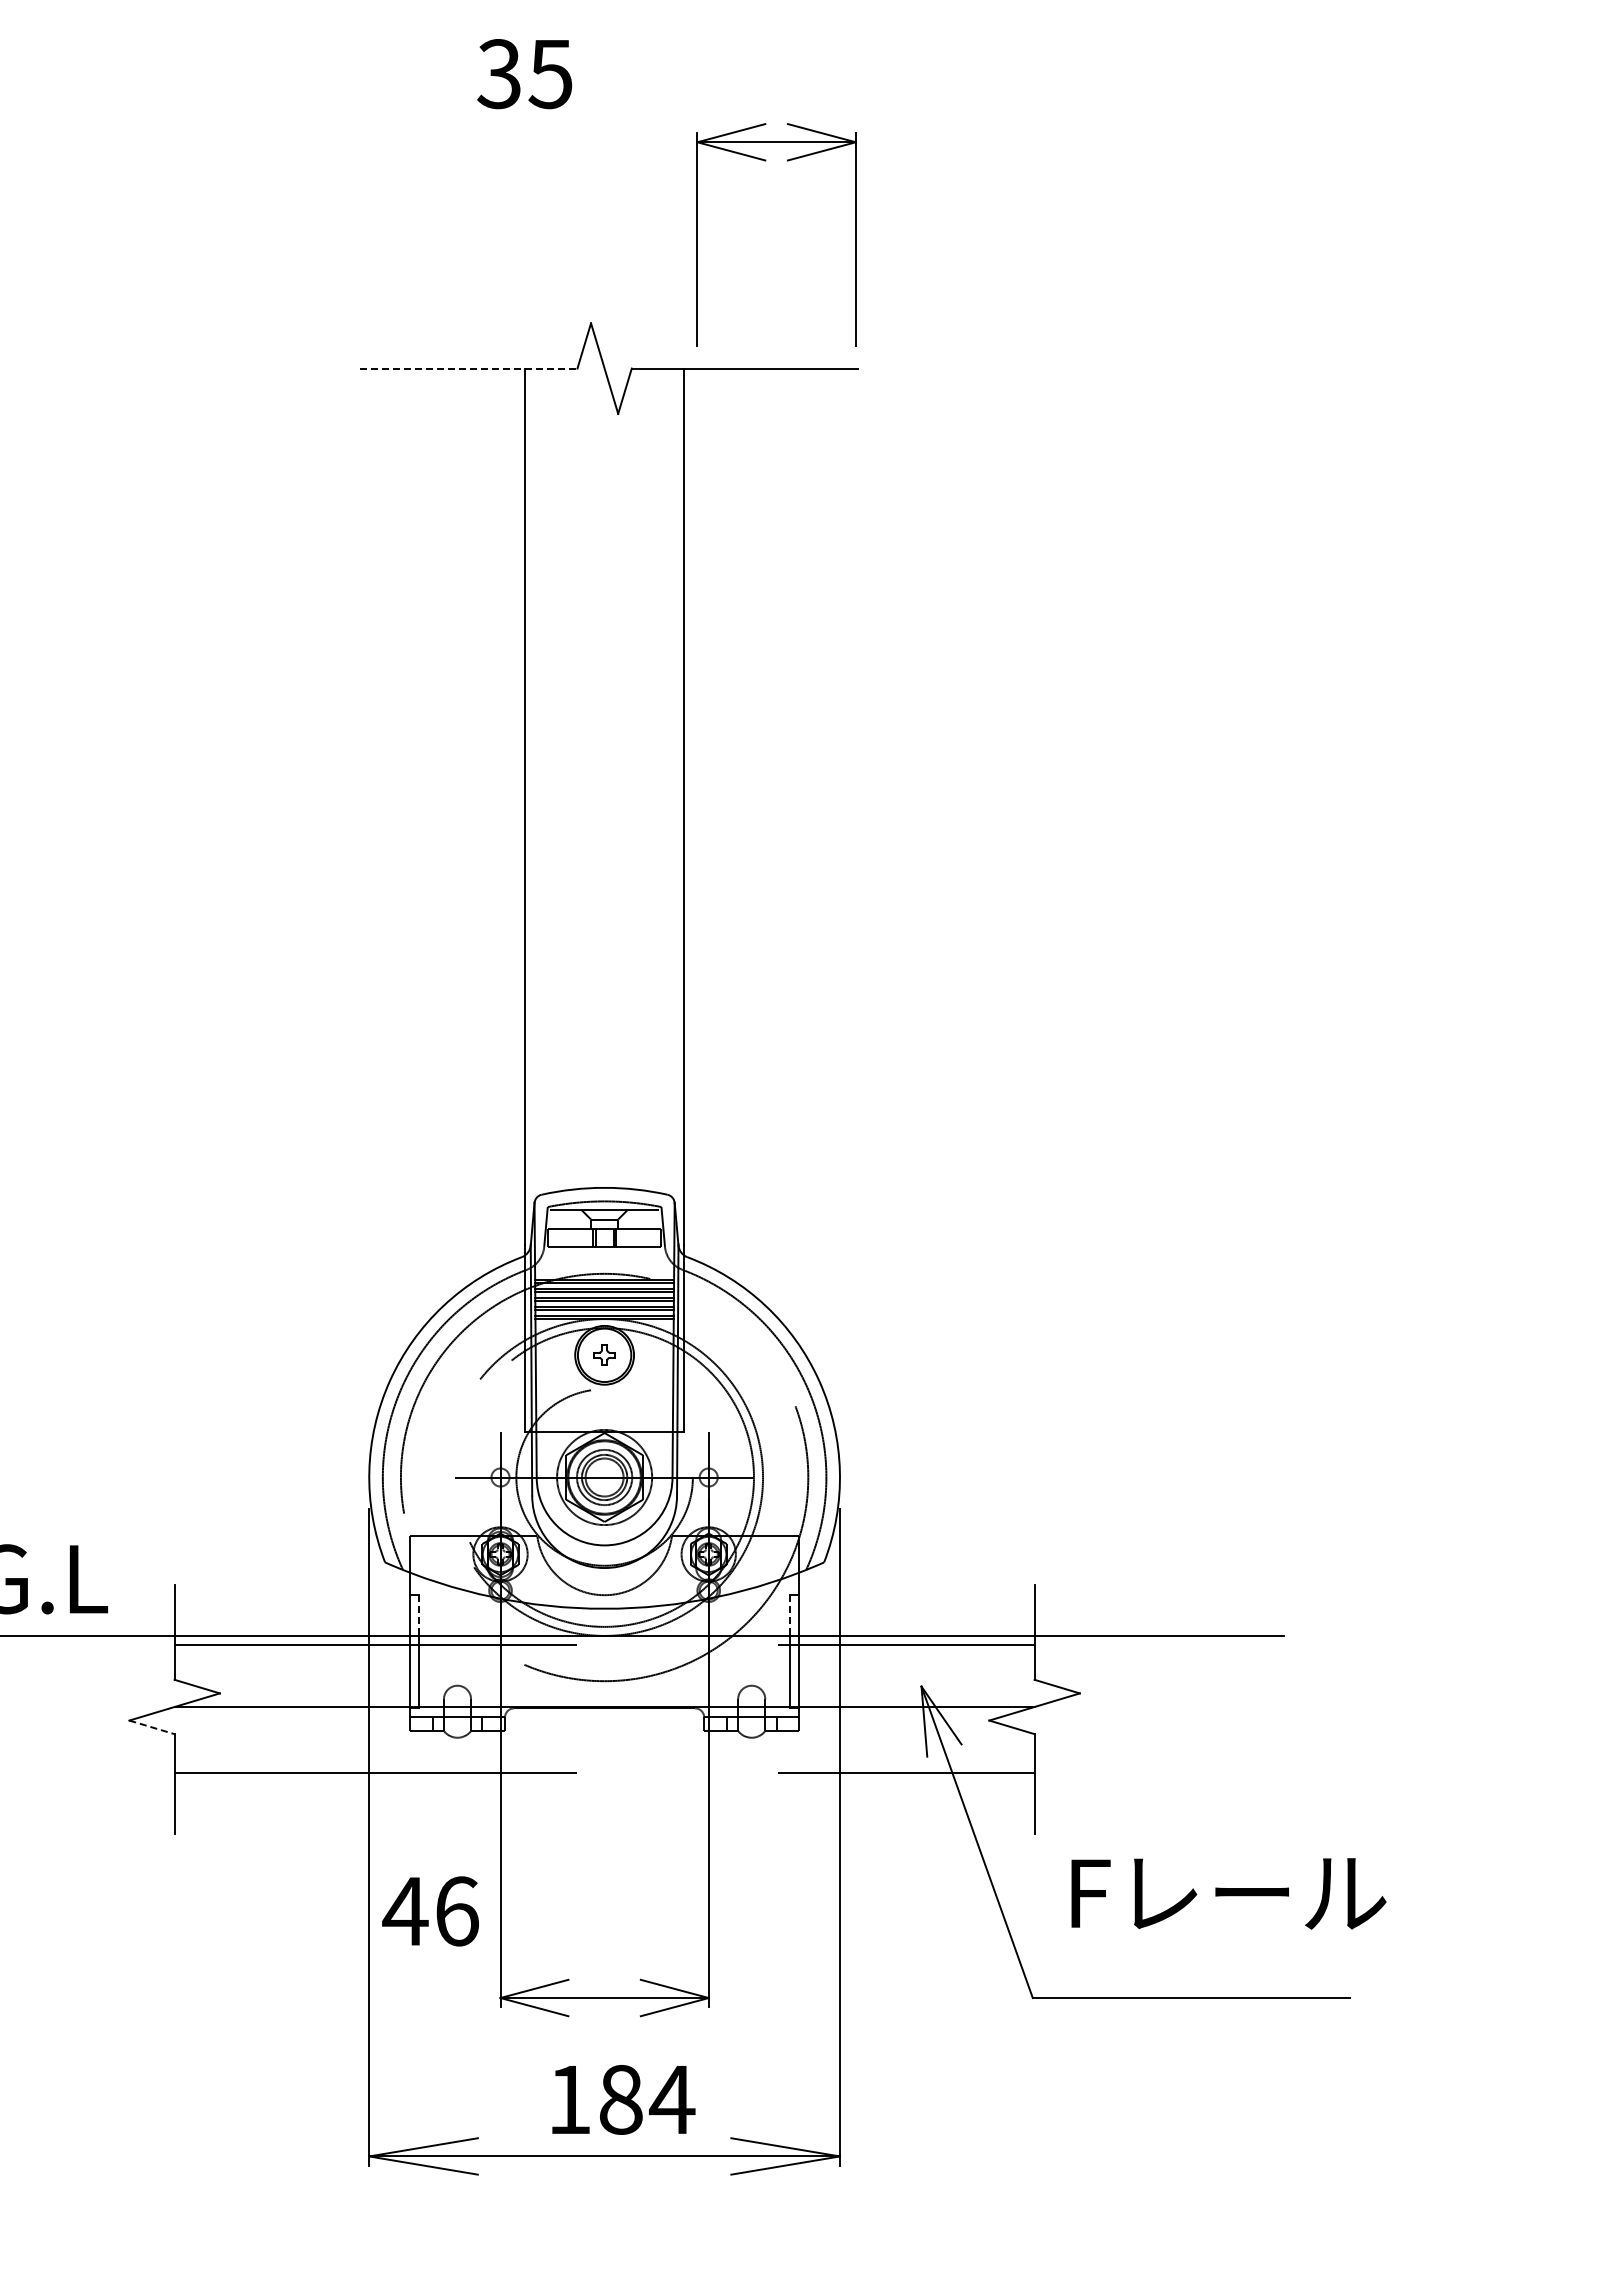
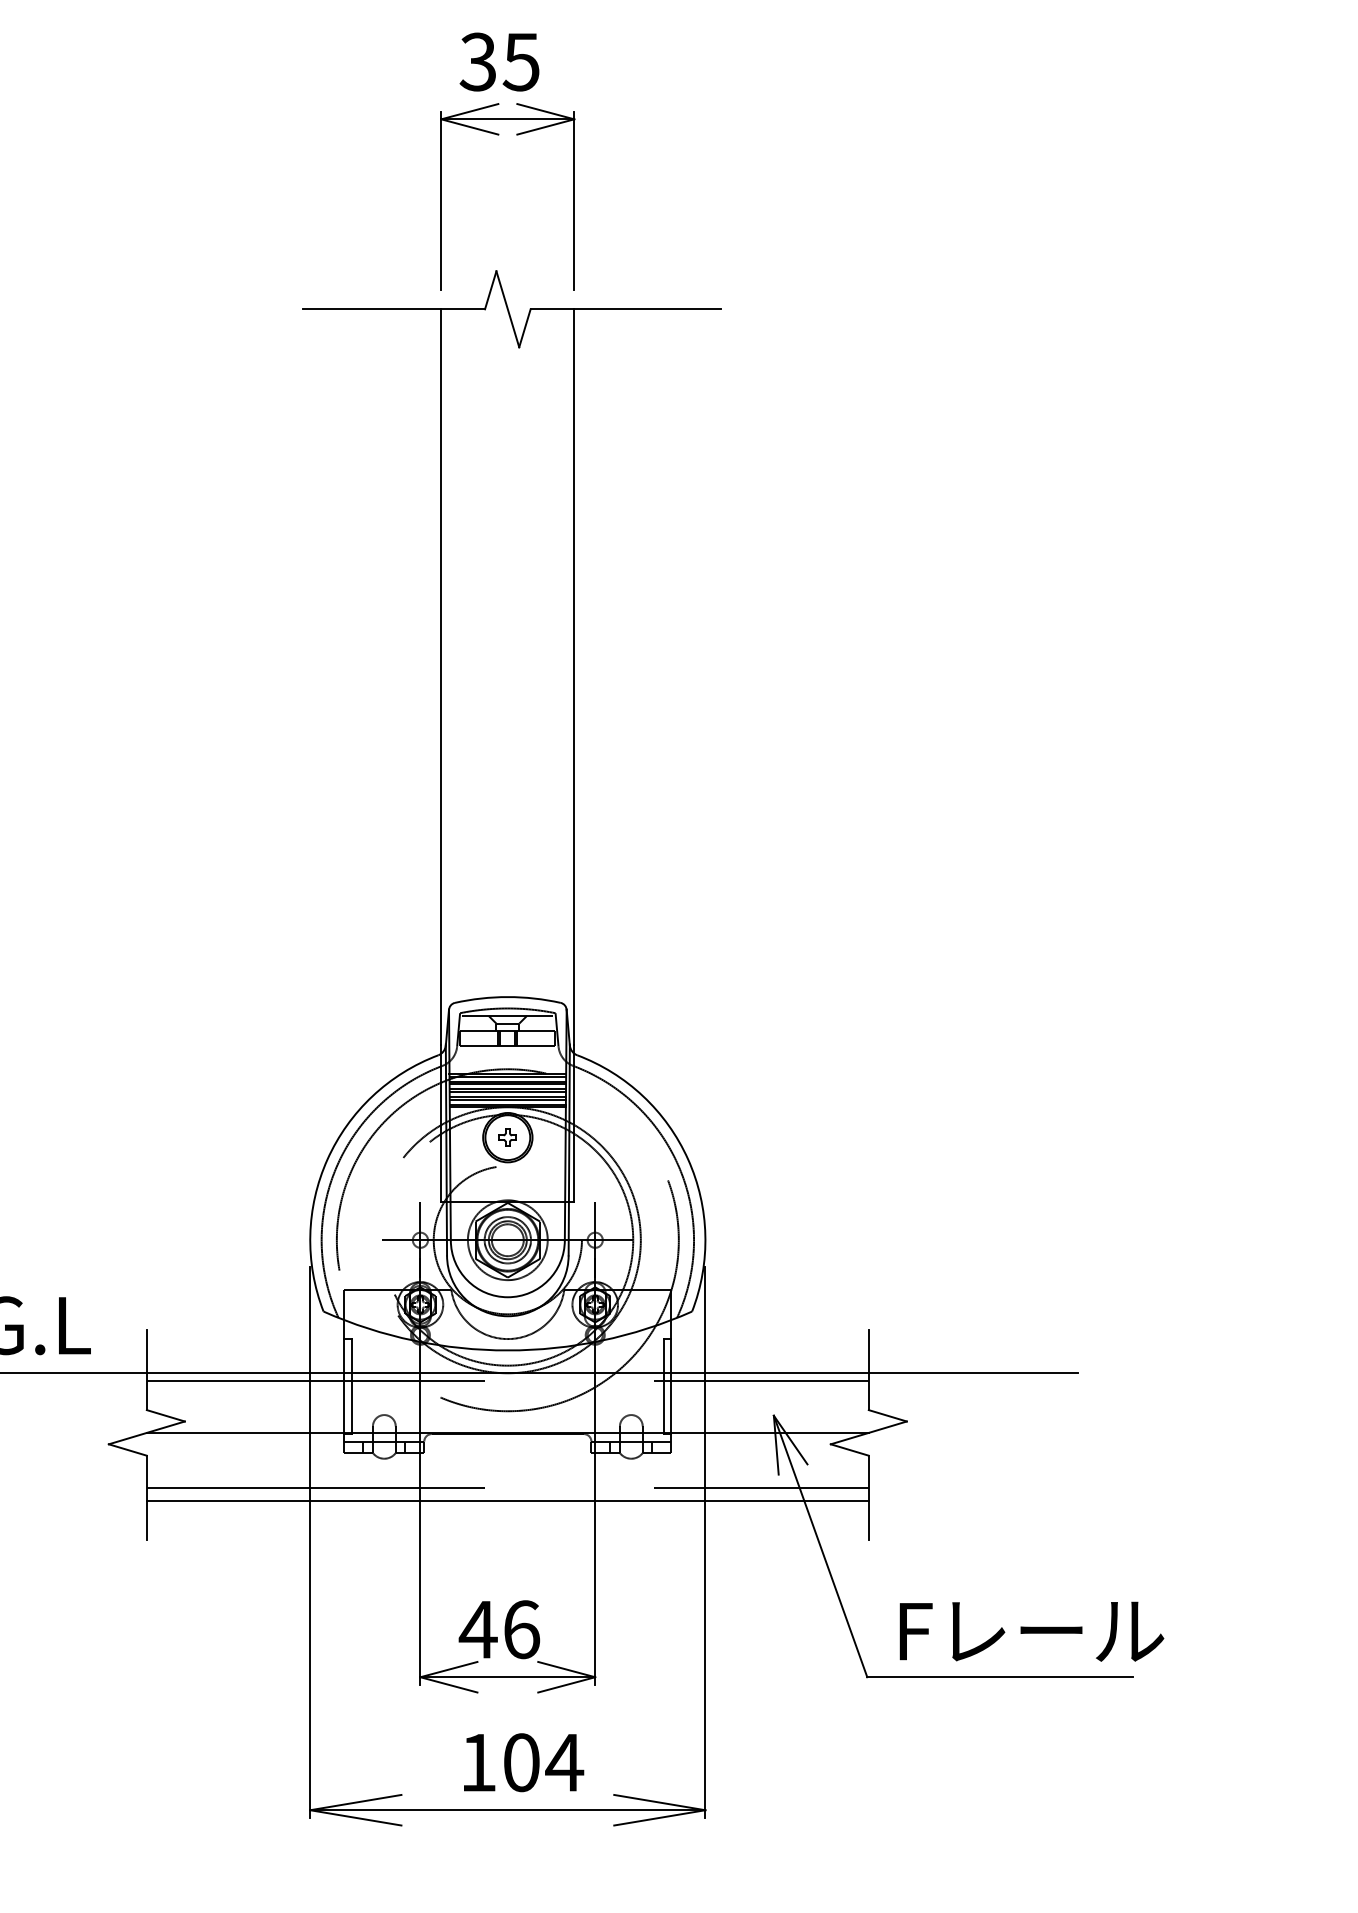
text: (524, 74) -> (499, 62), moved
part: (765, 161) -> (498, 135), moved
line: (468, 368) -> (393, 309), dashed -> solid
line: (419, 1616) -> (352, 1356), dashed -> solid
line: (790, 1616) -> (663, 1356), dashed -> solid
line: (152, 1727) -> (128, 1450), dashed -> solid
line: (604, 1787) -> (507, 1500), added
text: (1228, 1893) -> (1031, 1631), moved
text: (430, 1911) -> (499, 1629), moved
text: (621, 2099) -> (522, 1762), 184 -> 104

